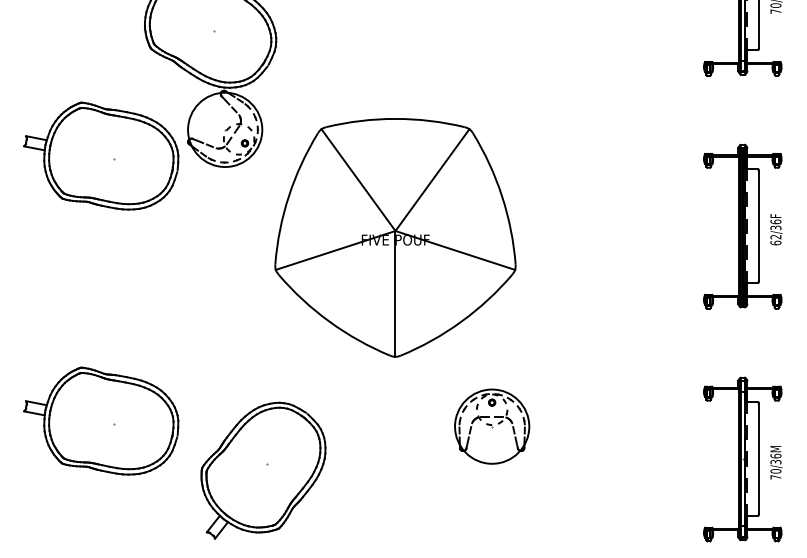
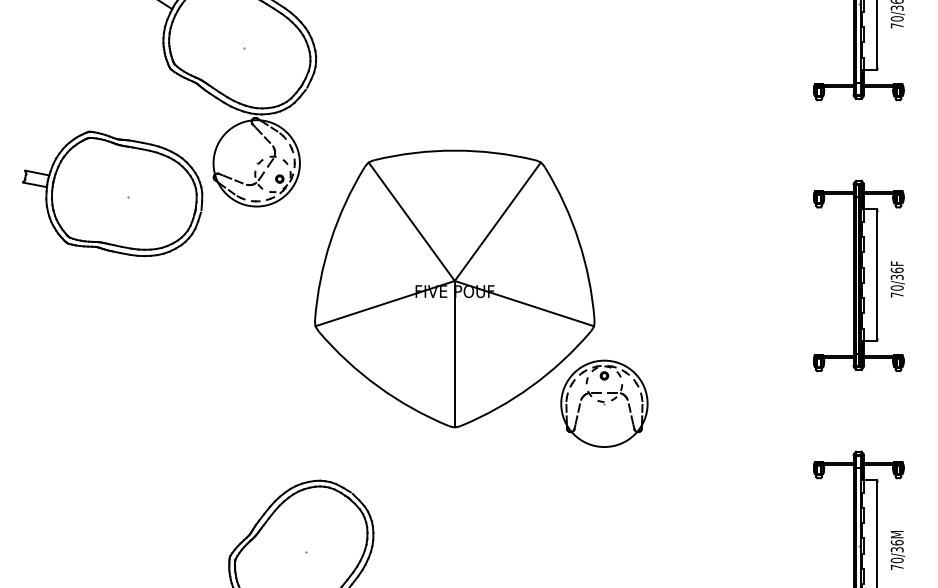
text: (775, 239) -> (896, 290), 62/36F -> 70/36F
part: (101, 420) -> (112, 501), removed
part: (492, 426) -> (604, 403), moved

